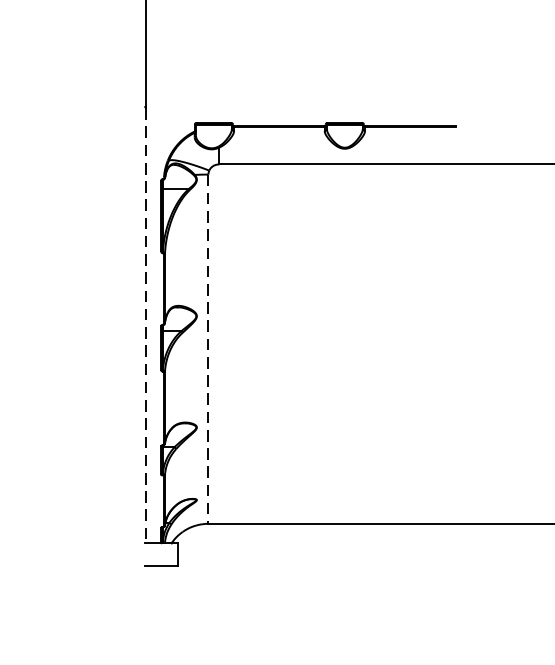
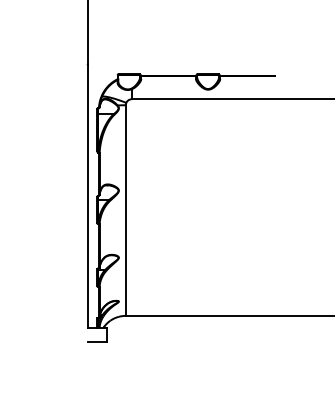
line: (146, 325) -> (88, 196), dashed -> solid
line: (207, 350) -> (125, 211), dashed -> solid

